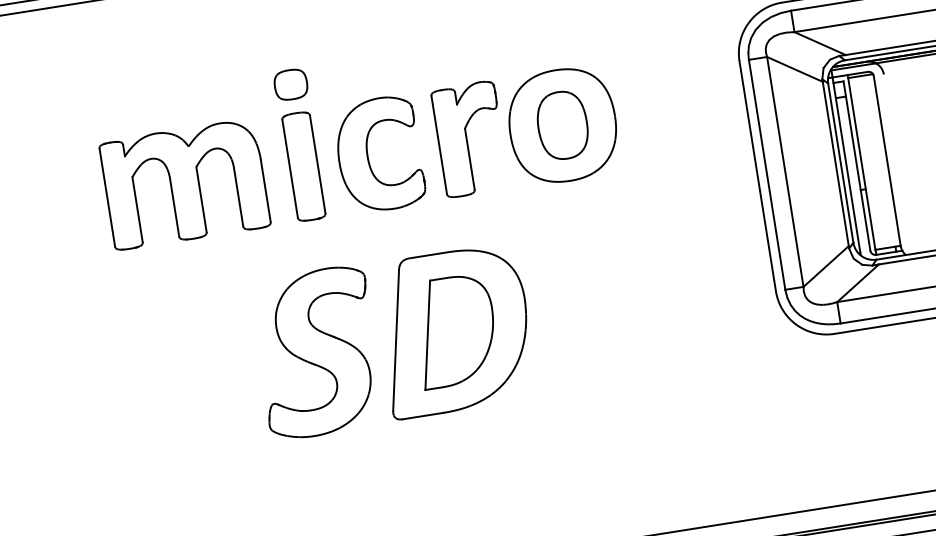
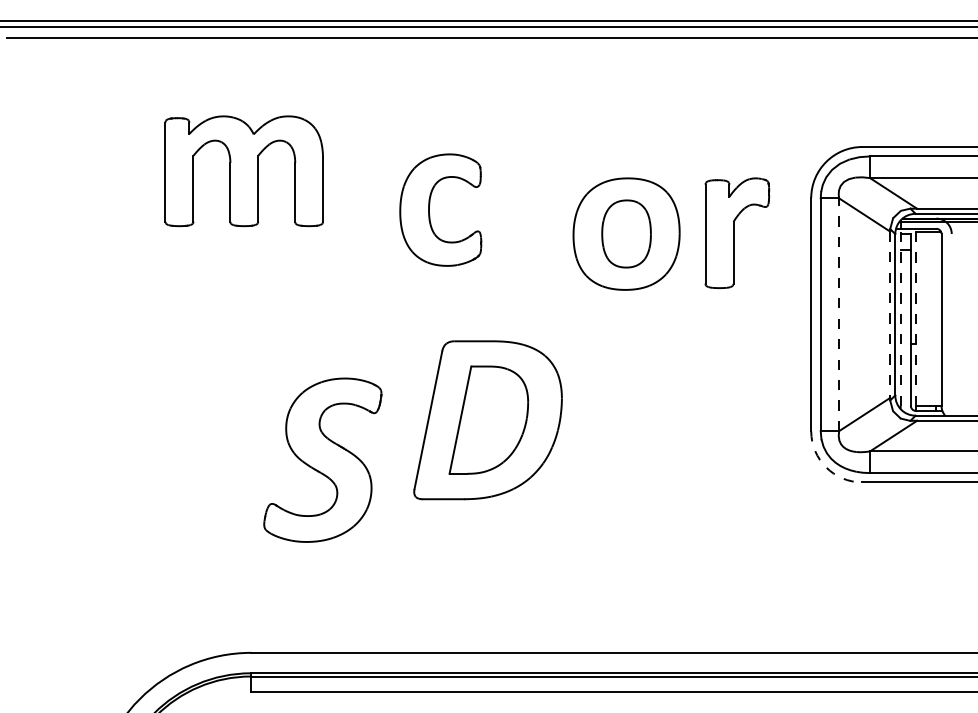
part: (290, 83) -> (364, 150), removed
part: (470, 138) -> (737, 232), moved
part: (368, 155) -> (429, 209), moved
line: (861, 161) -> (915, 316), solid -> dashed
line: (836, 164) -> (890, 315), solid -> dashed
line: (846, 164) -> (900, 316), solid -> dashed
part: (303, 165) -> (364, 233), removed
line: (785, 171) -> (839, 314), solid -> dashed
part: (184, 183) -> (243, 170), moved
arc: (796, 324) -> (826, 467), solid -> dashed
part: (317, 352) -> (322, 459), moved

